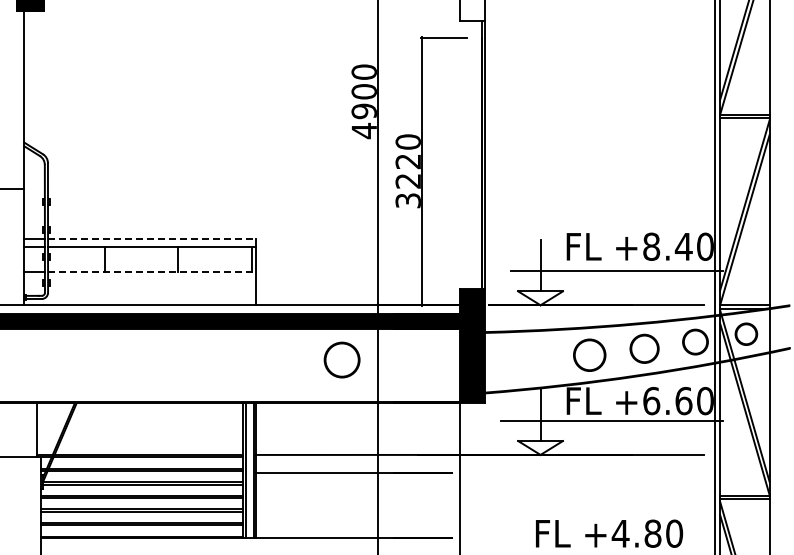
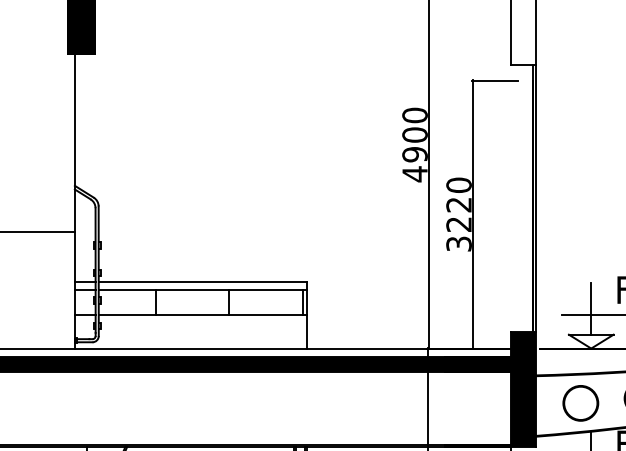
line: (152, 238) -> (203, 281), dashed -> solid
line: (152, 272) -> (203, 315), dashed -> solid
part: (341, 359) -> (580, 402), moved

